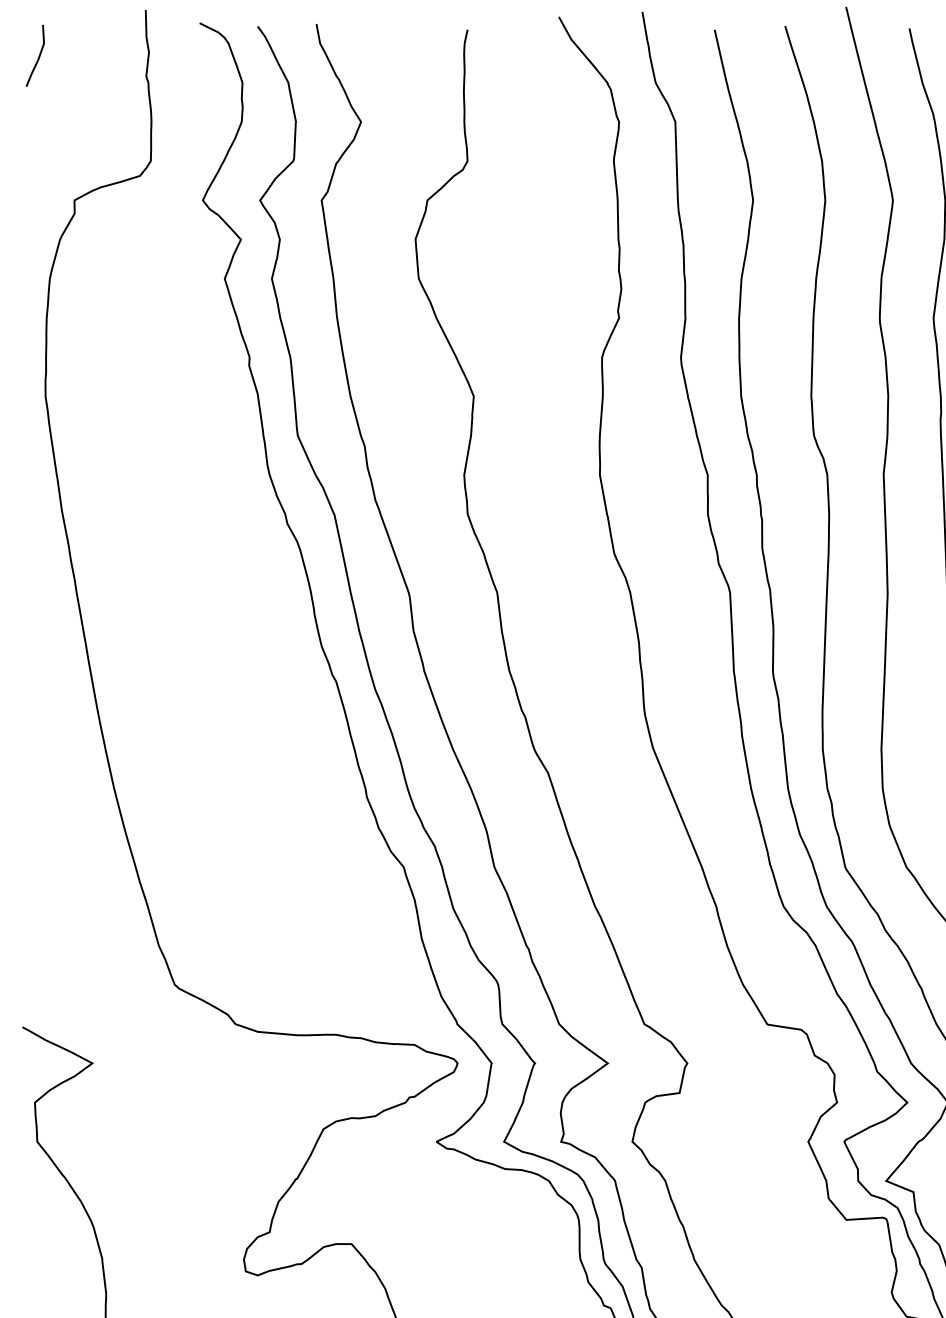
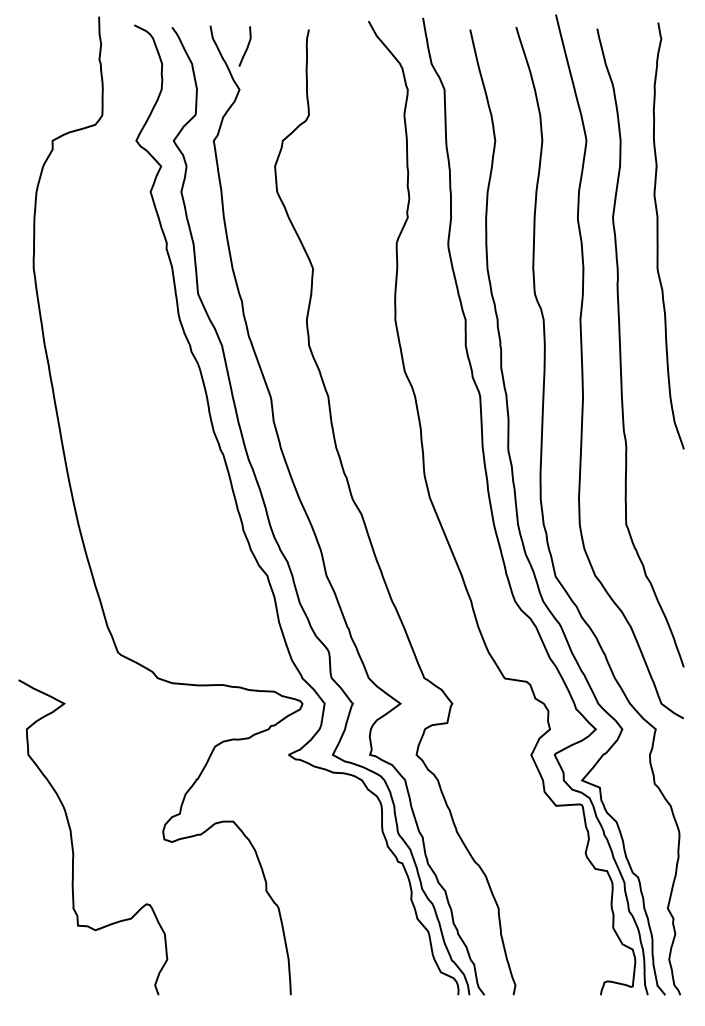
curve: (37, 57) -> (246, 47), moved

